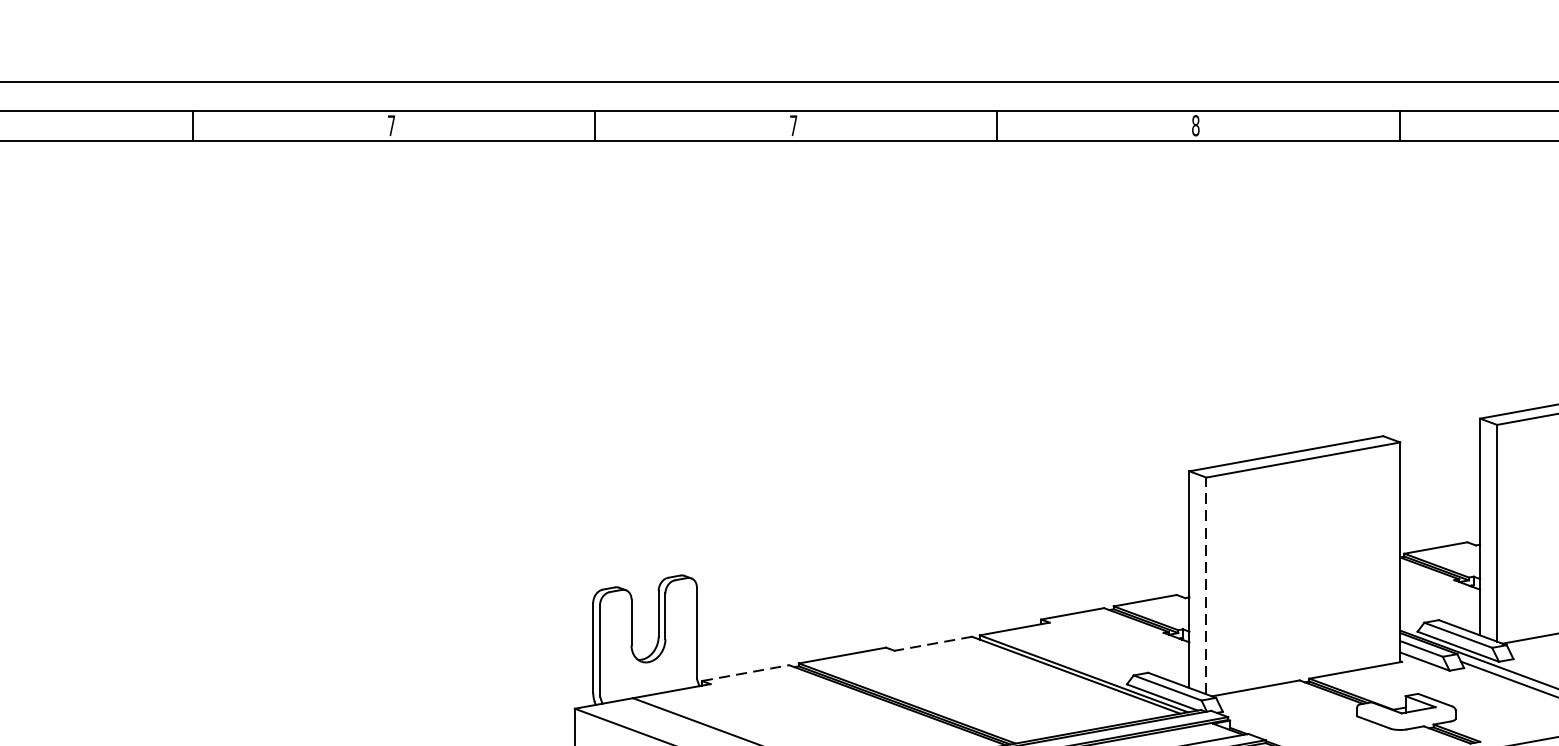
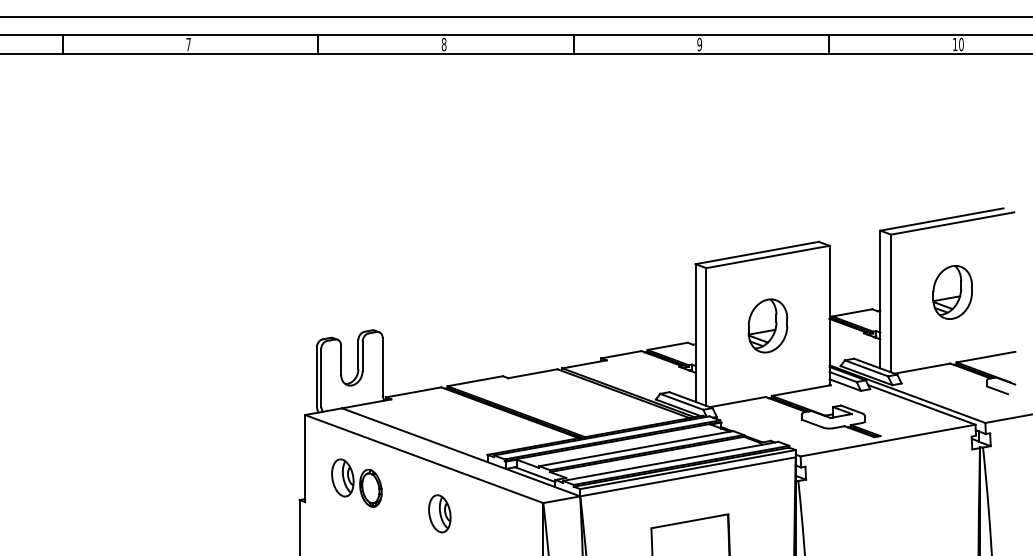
text: (792, 125) -> (443, 44), 7 -> 8
text: (1195, 125) -> (699, 44), 8 -> 9
part: (1302, 567) -> (767, 325), added
line: (1206, 586) -> (706, 337), dashed -> solid
line: (932, 643) -> (532, 373), dashed -> solid
line: (746, 673) -> (414, 392), dashed -> solid

